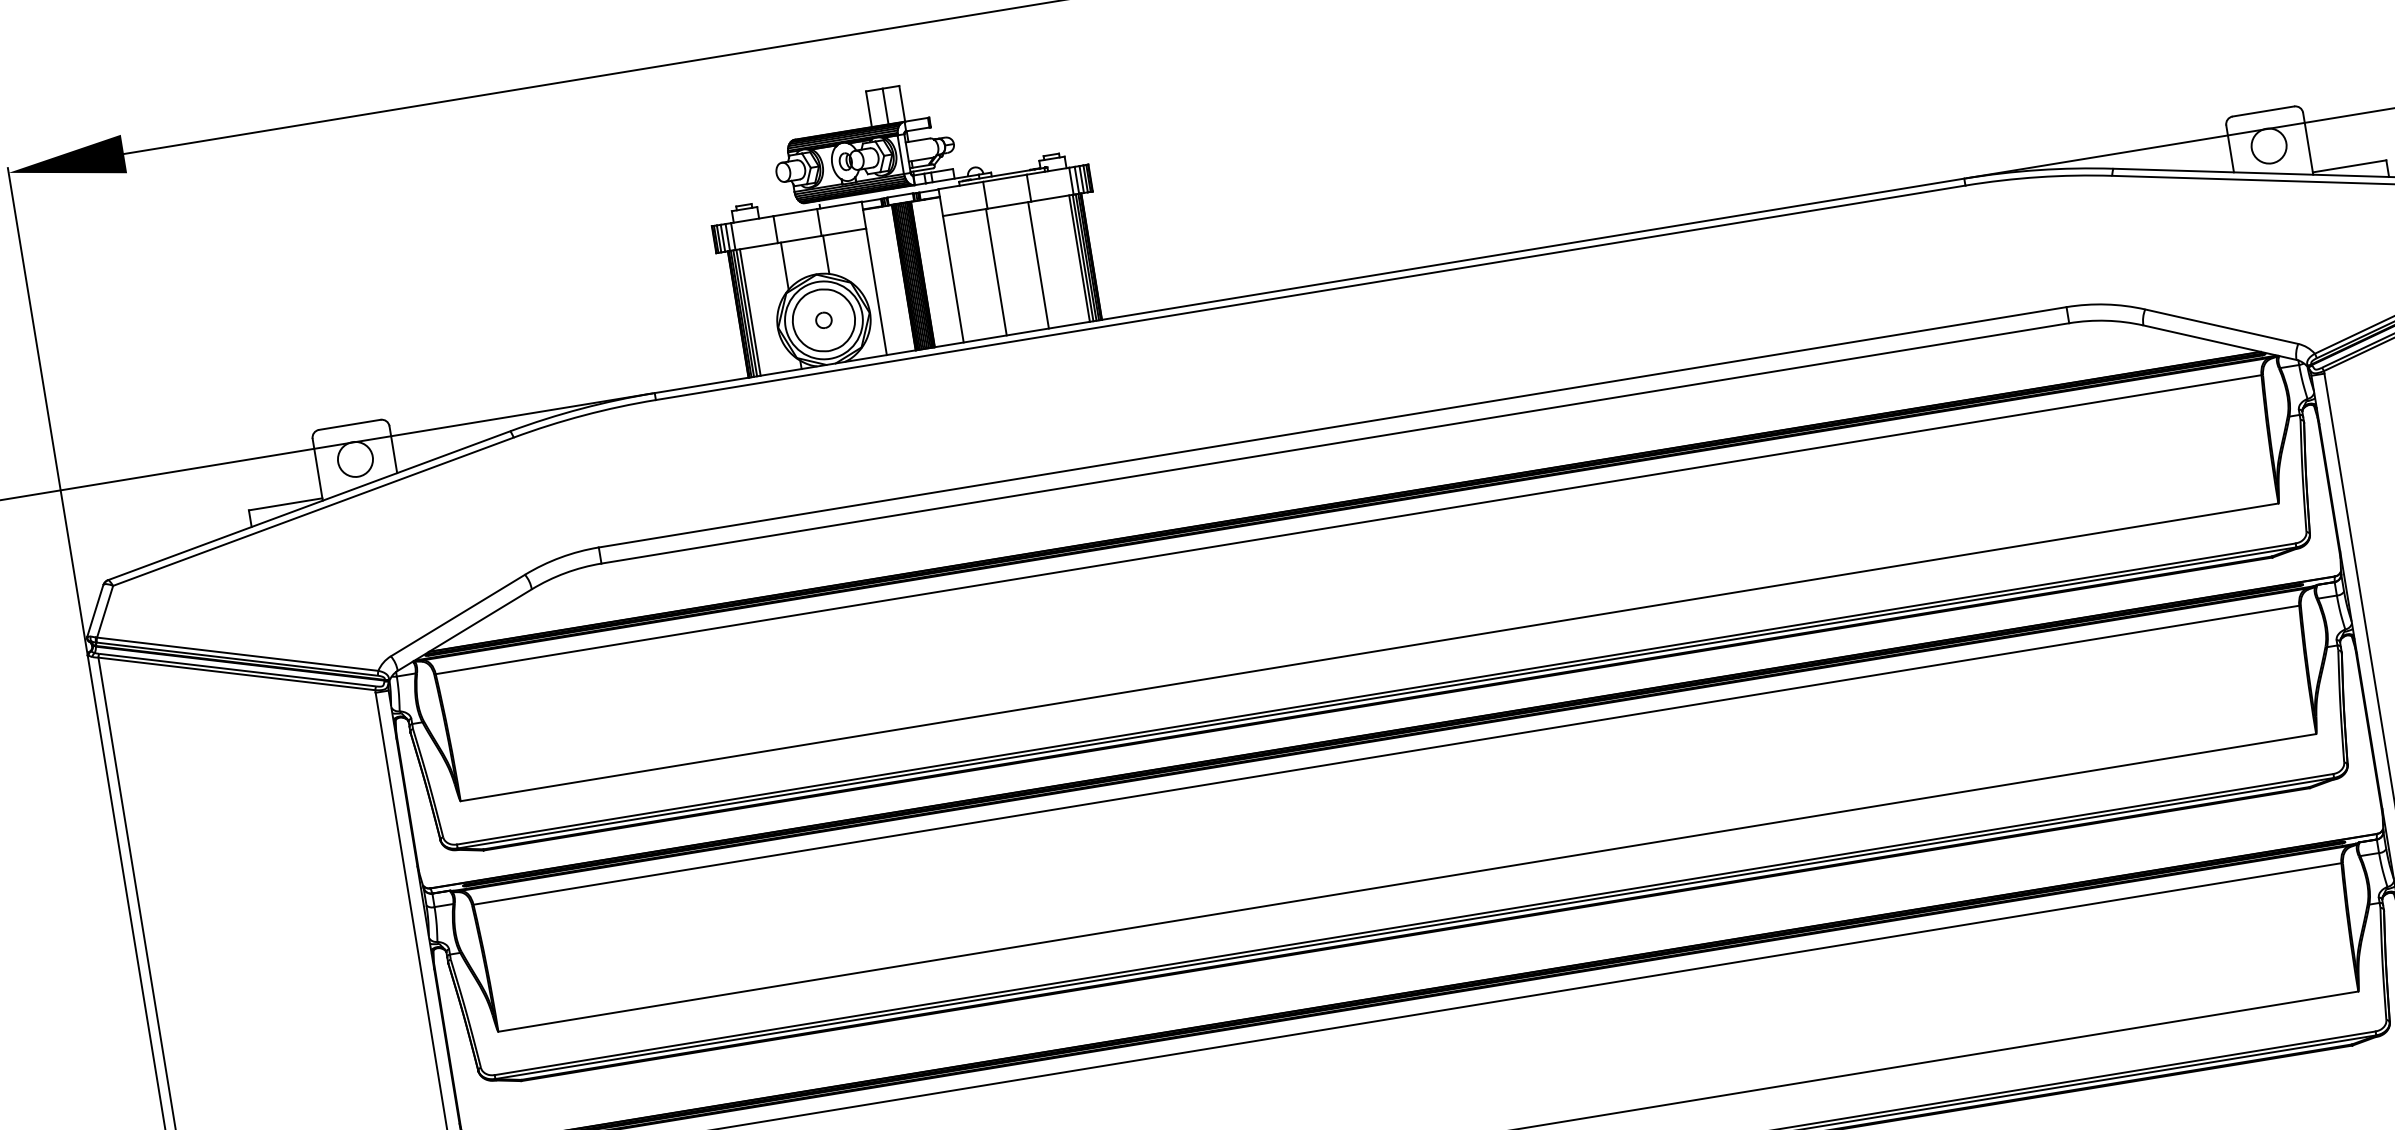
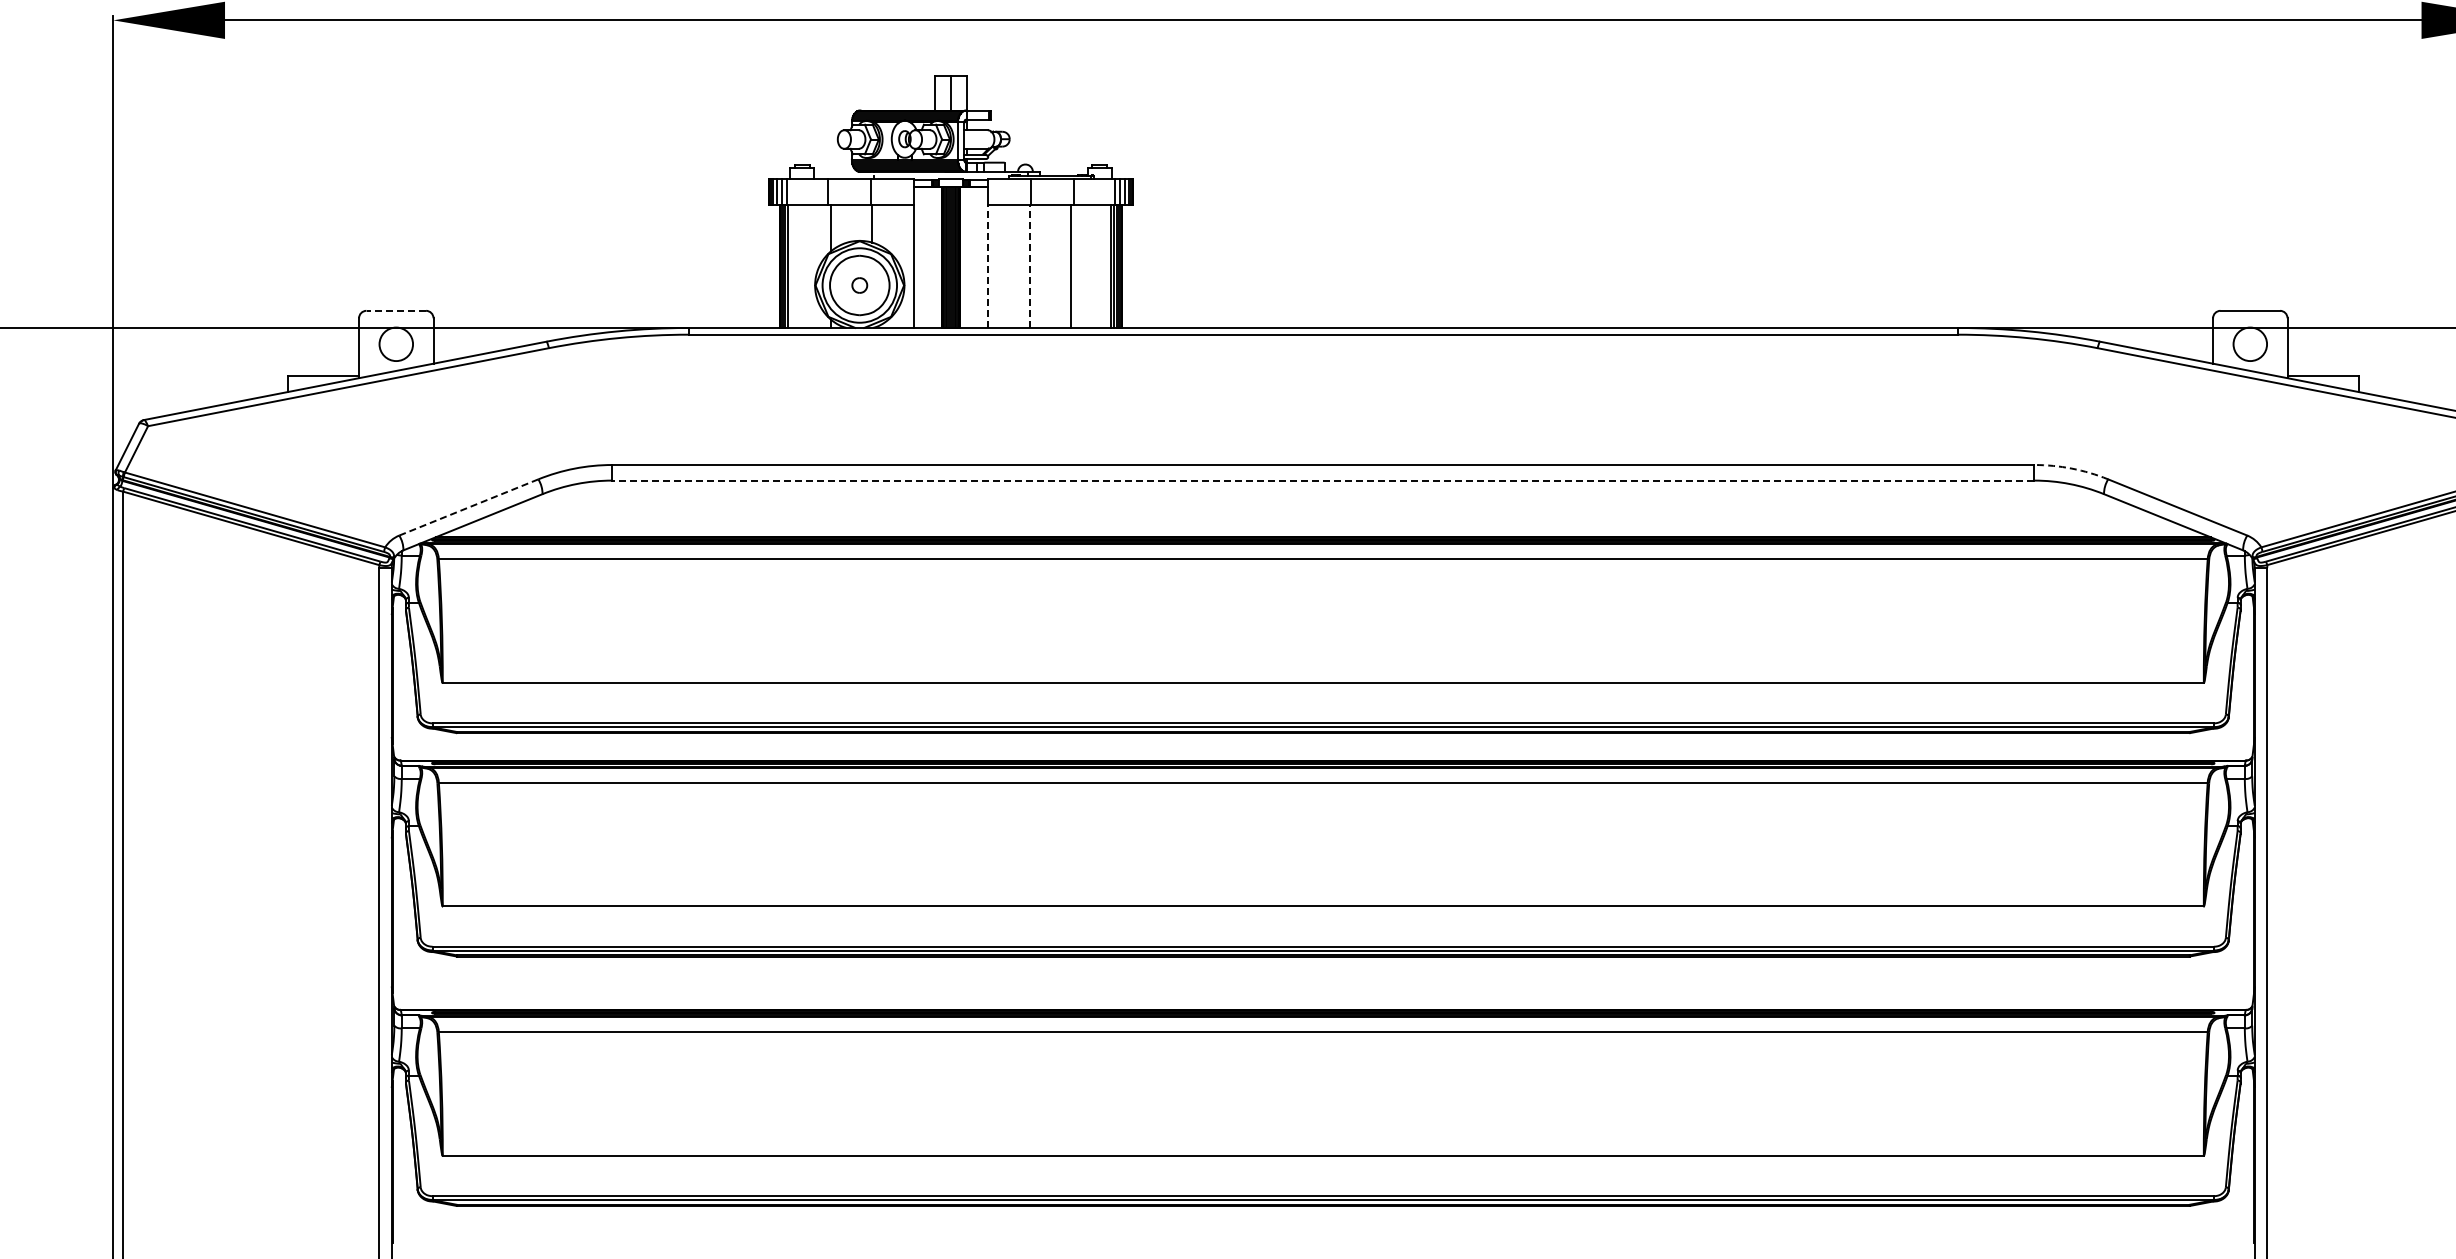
line: (995, 272) -> (1029, 266), solid -> dashed
line: (953, 279) -> (988, 266), solid -> dashed
arc: (2105, 304) -> (2071, 468), solid -> dashed
line: (750, 312) -> (791, 266), removed
line: (349, 424) -> (396, 310), solid -> dashed
line: (1335, 443) -> (1323, 480), solid -> dashed
line: (457, 615) -> (468, 507), solid -> dashed

